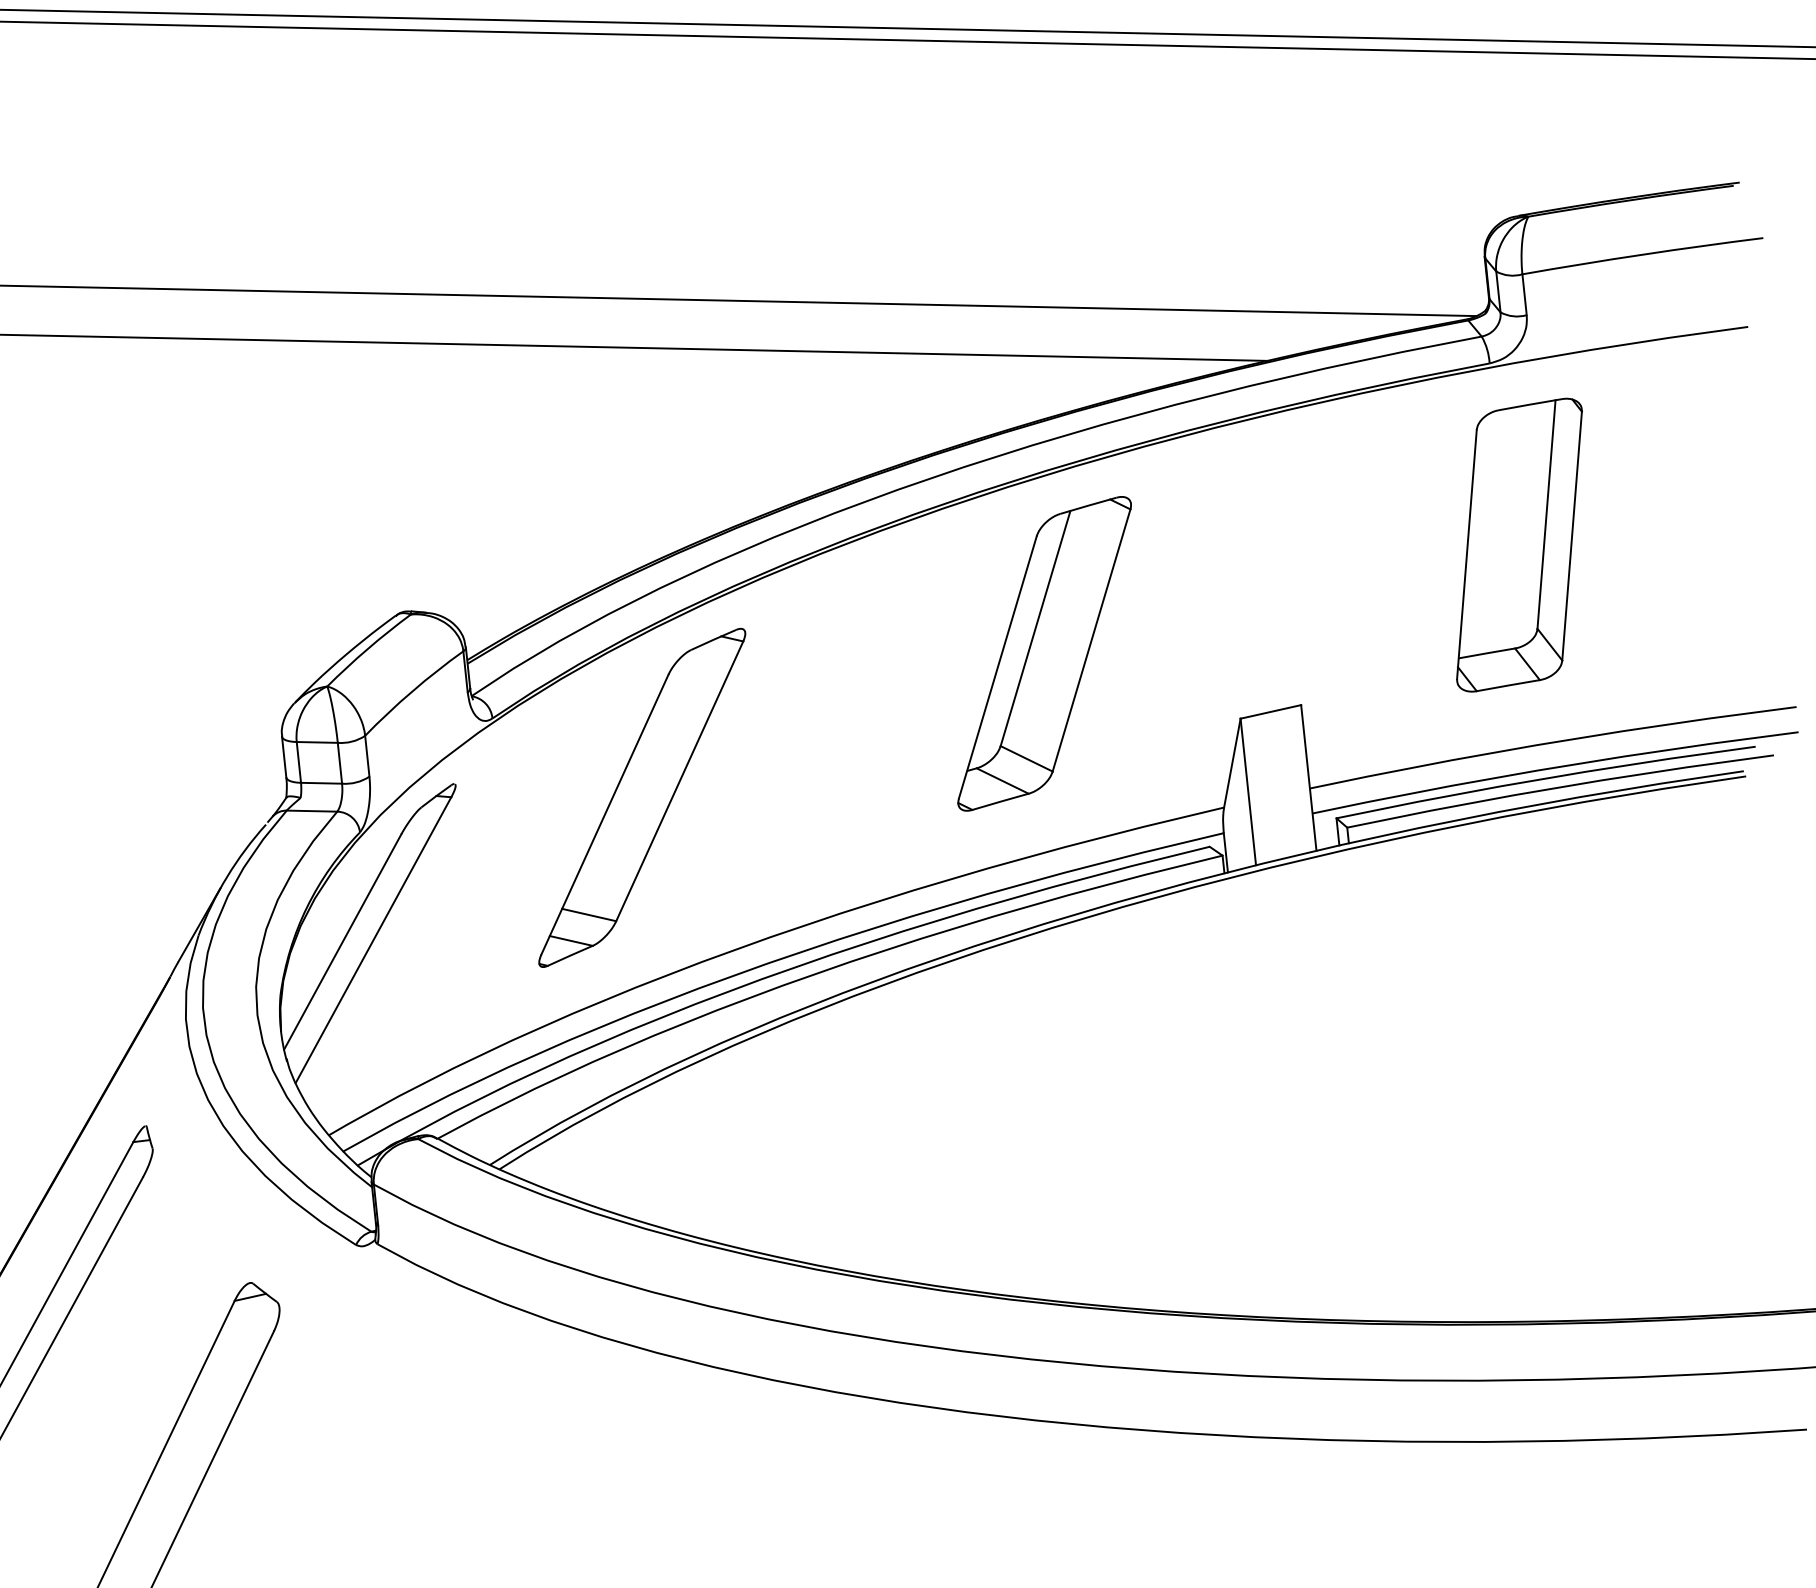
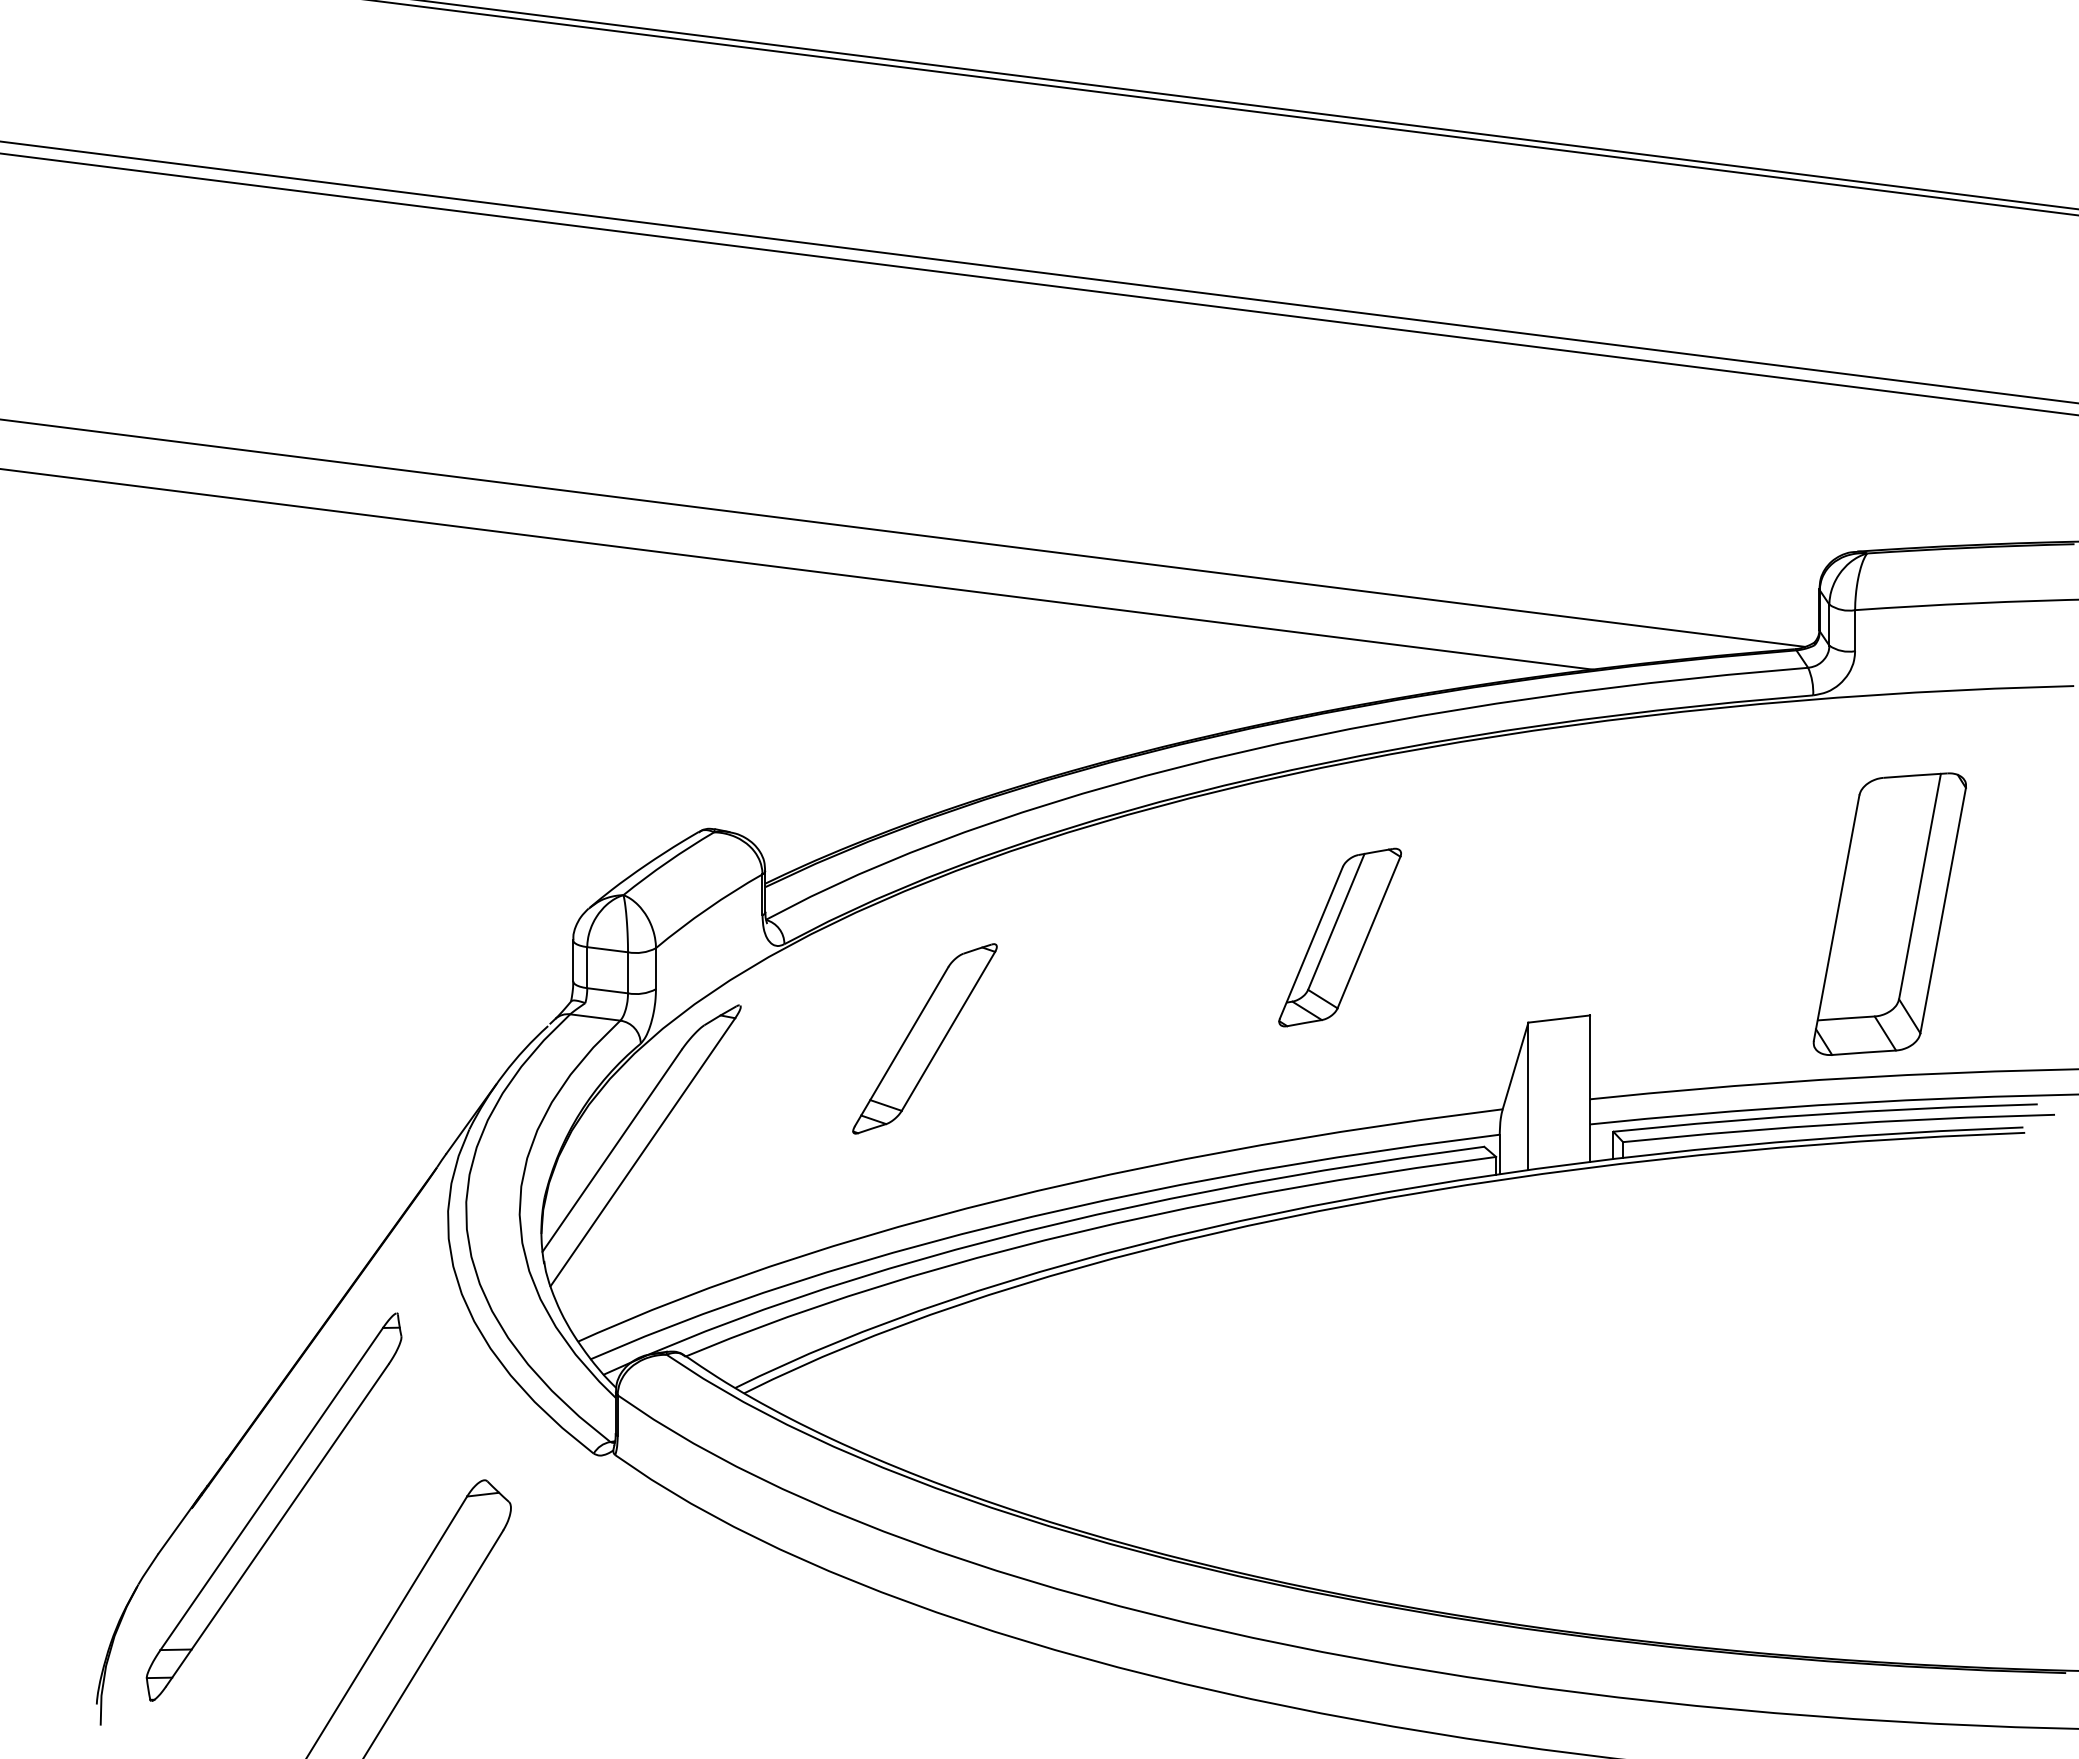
part: (1519, 544) -> (1889, 913), moved
part: (1043, 653) -> (1339, 937), size x0.6
part: (641, 797) -> (924, 1038), size x0.6

